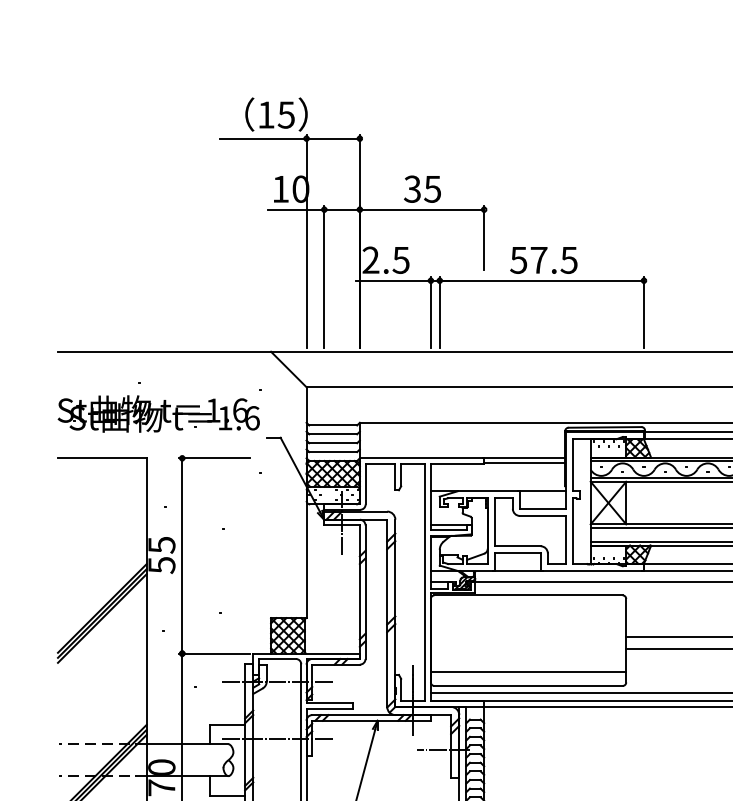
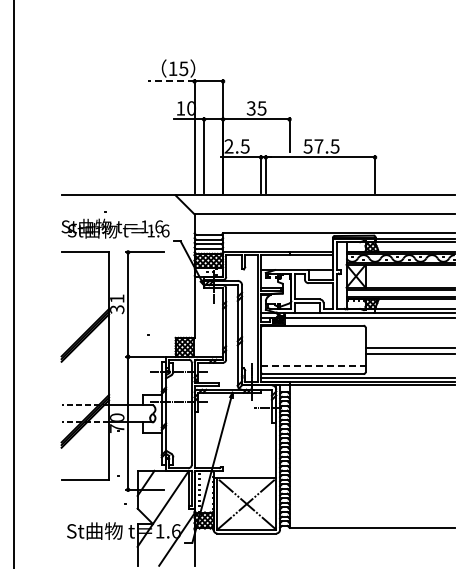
line: (261, 138) -> (170, 81), solid -> dashed
text: (162, 553) -> (117, 303), 55 -> 31
line: (528, 671) -> (313, 366), solid -> dashed

